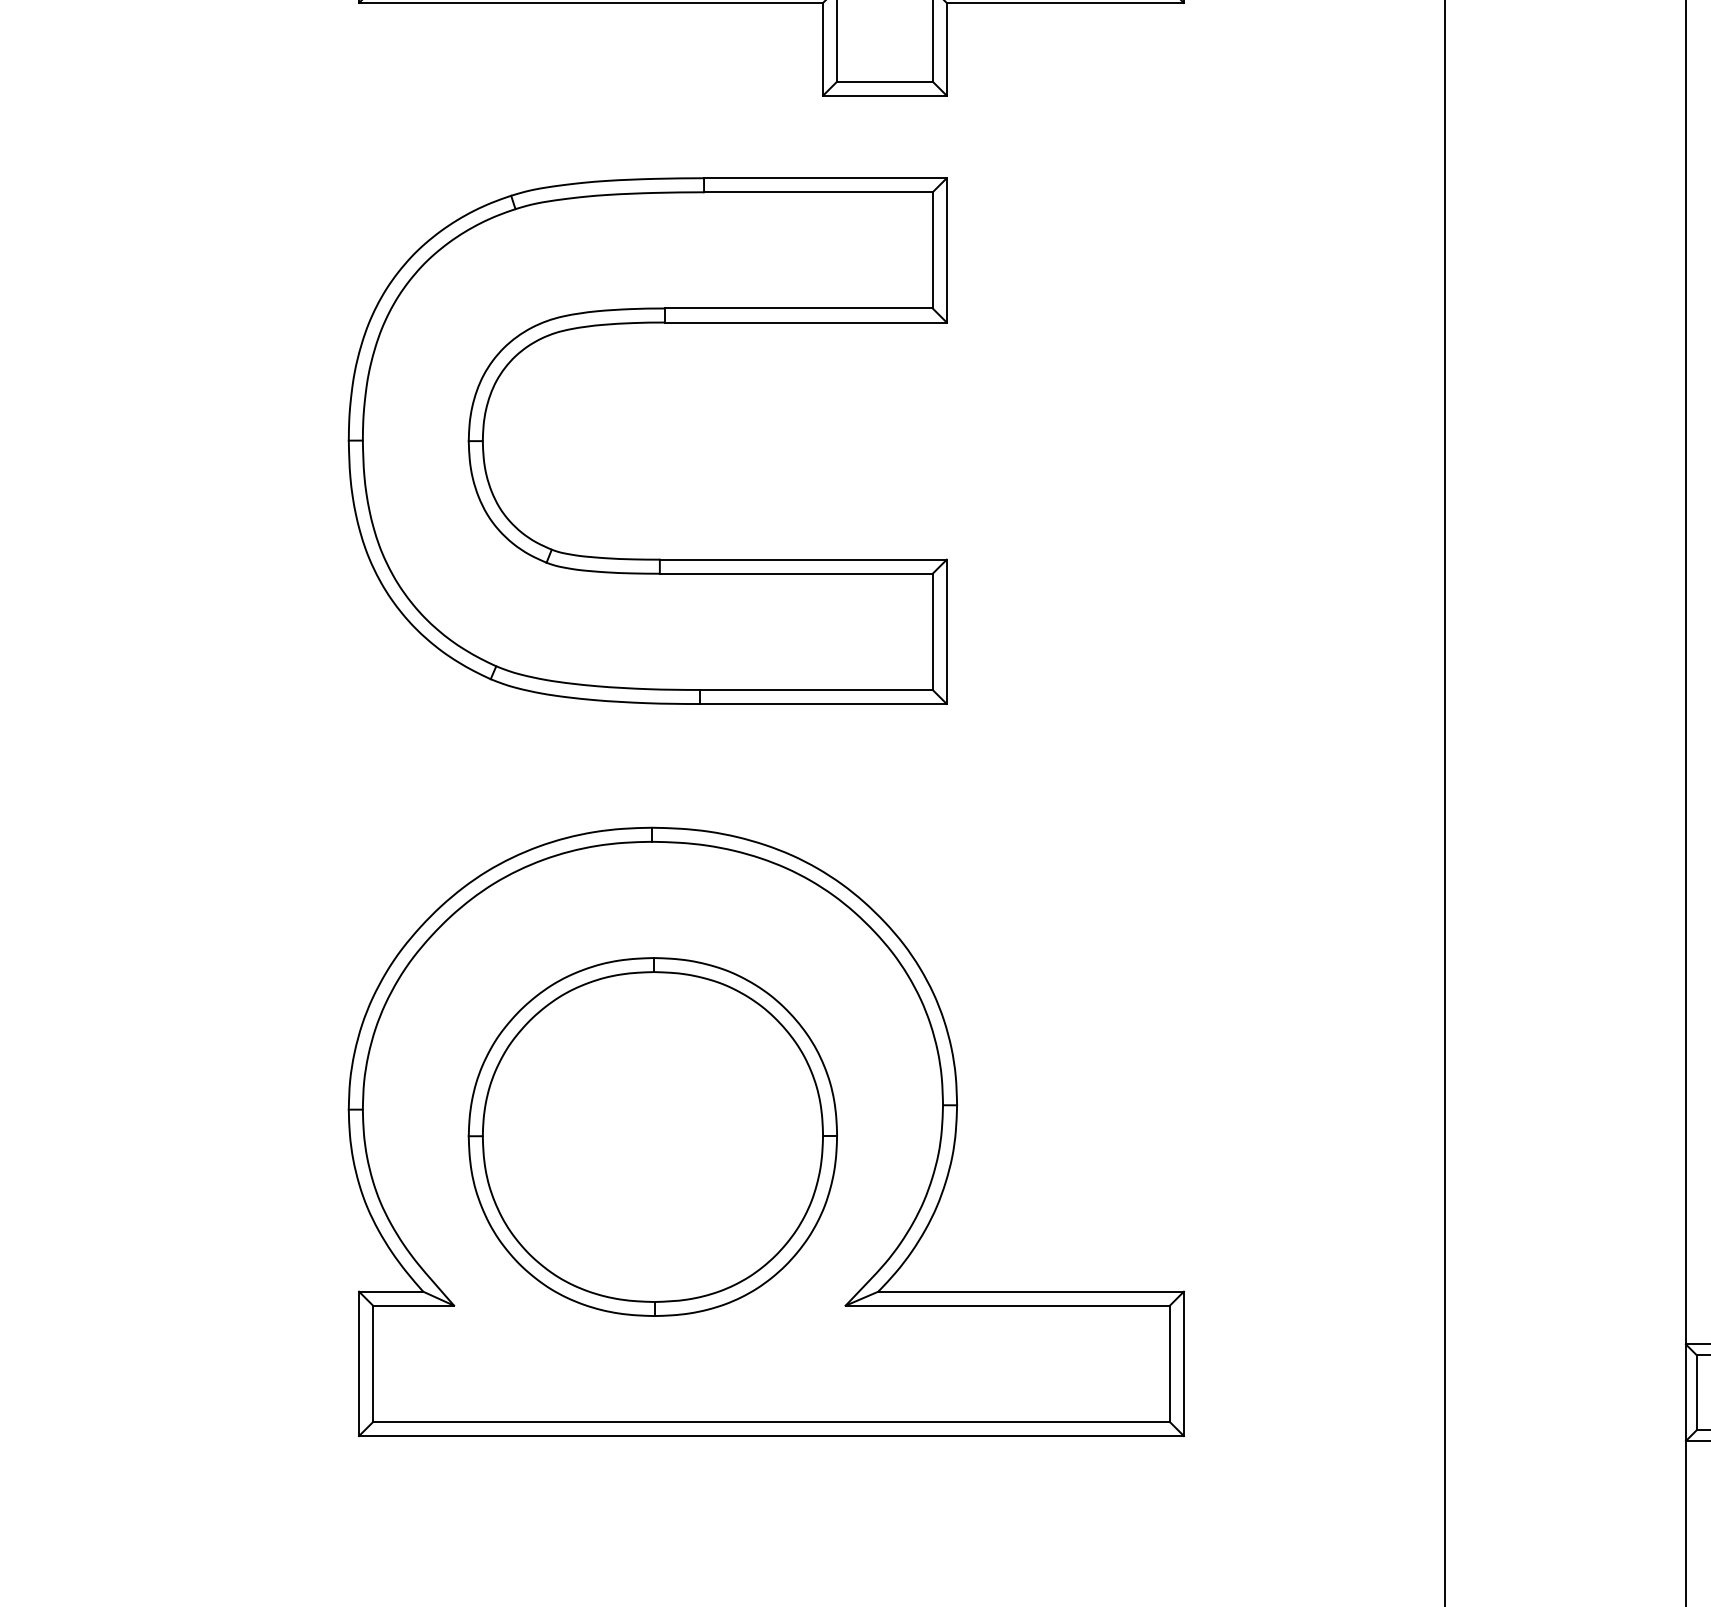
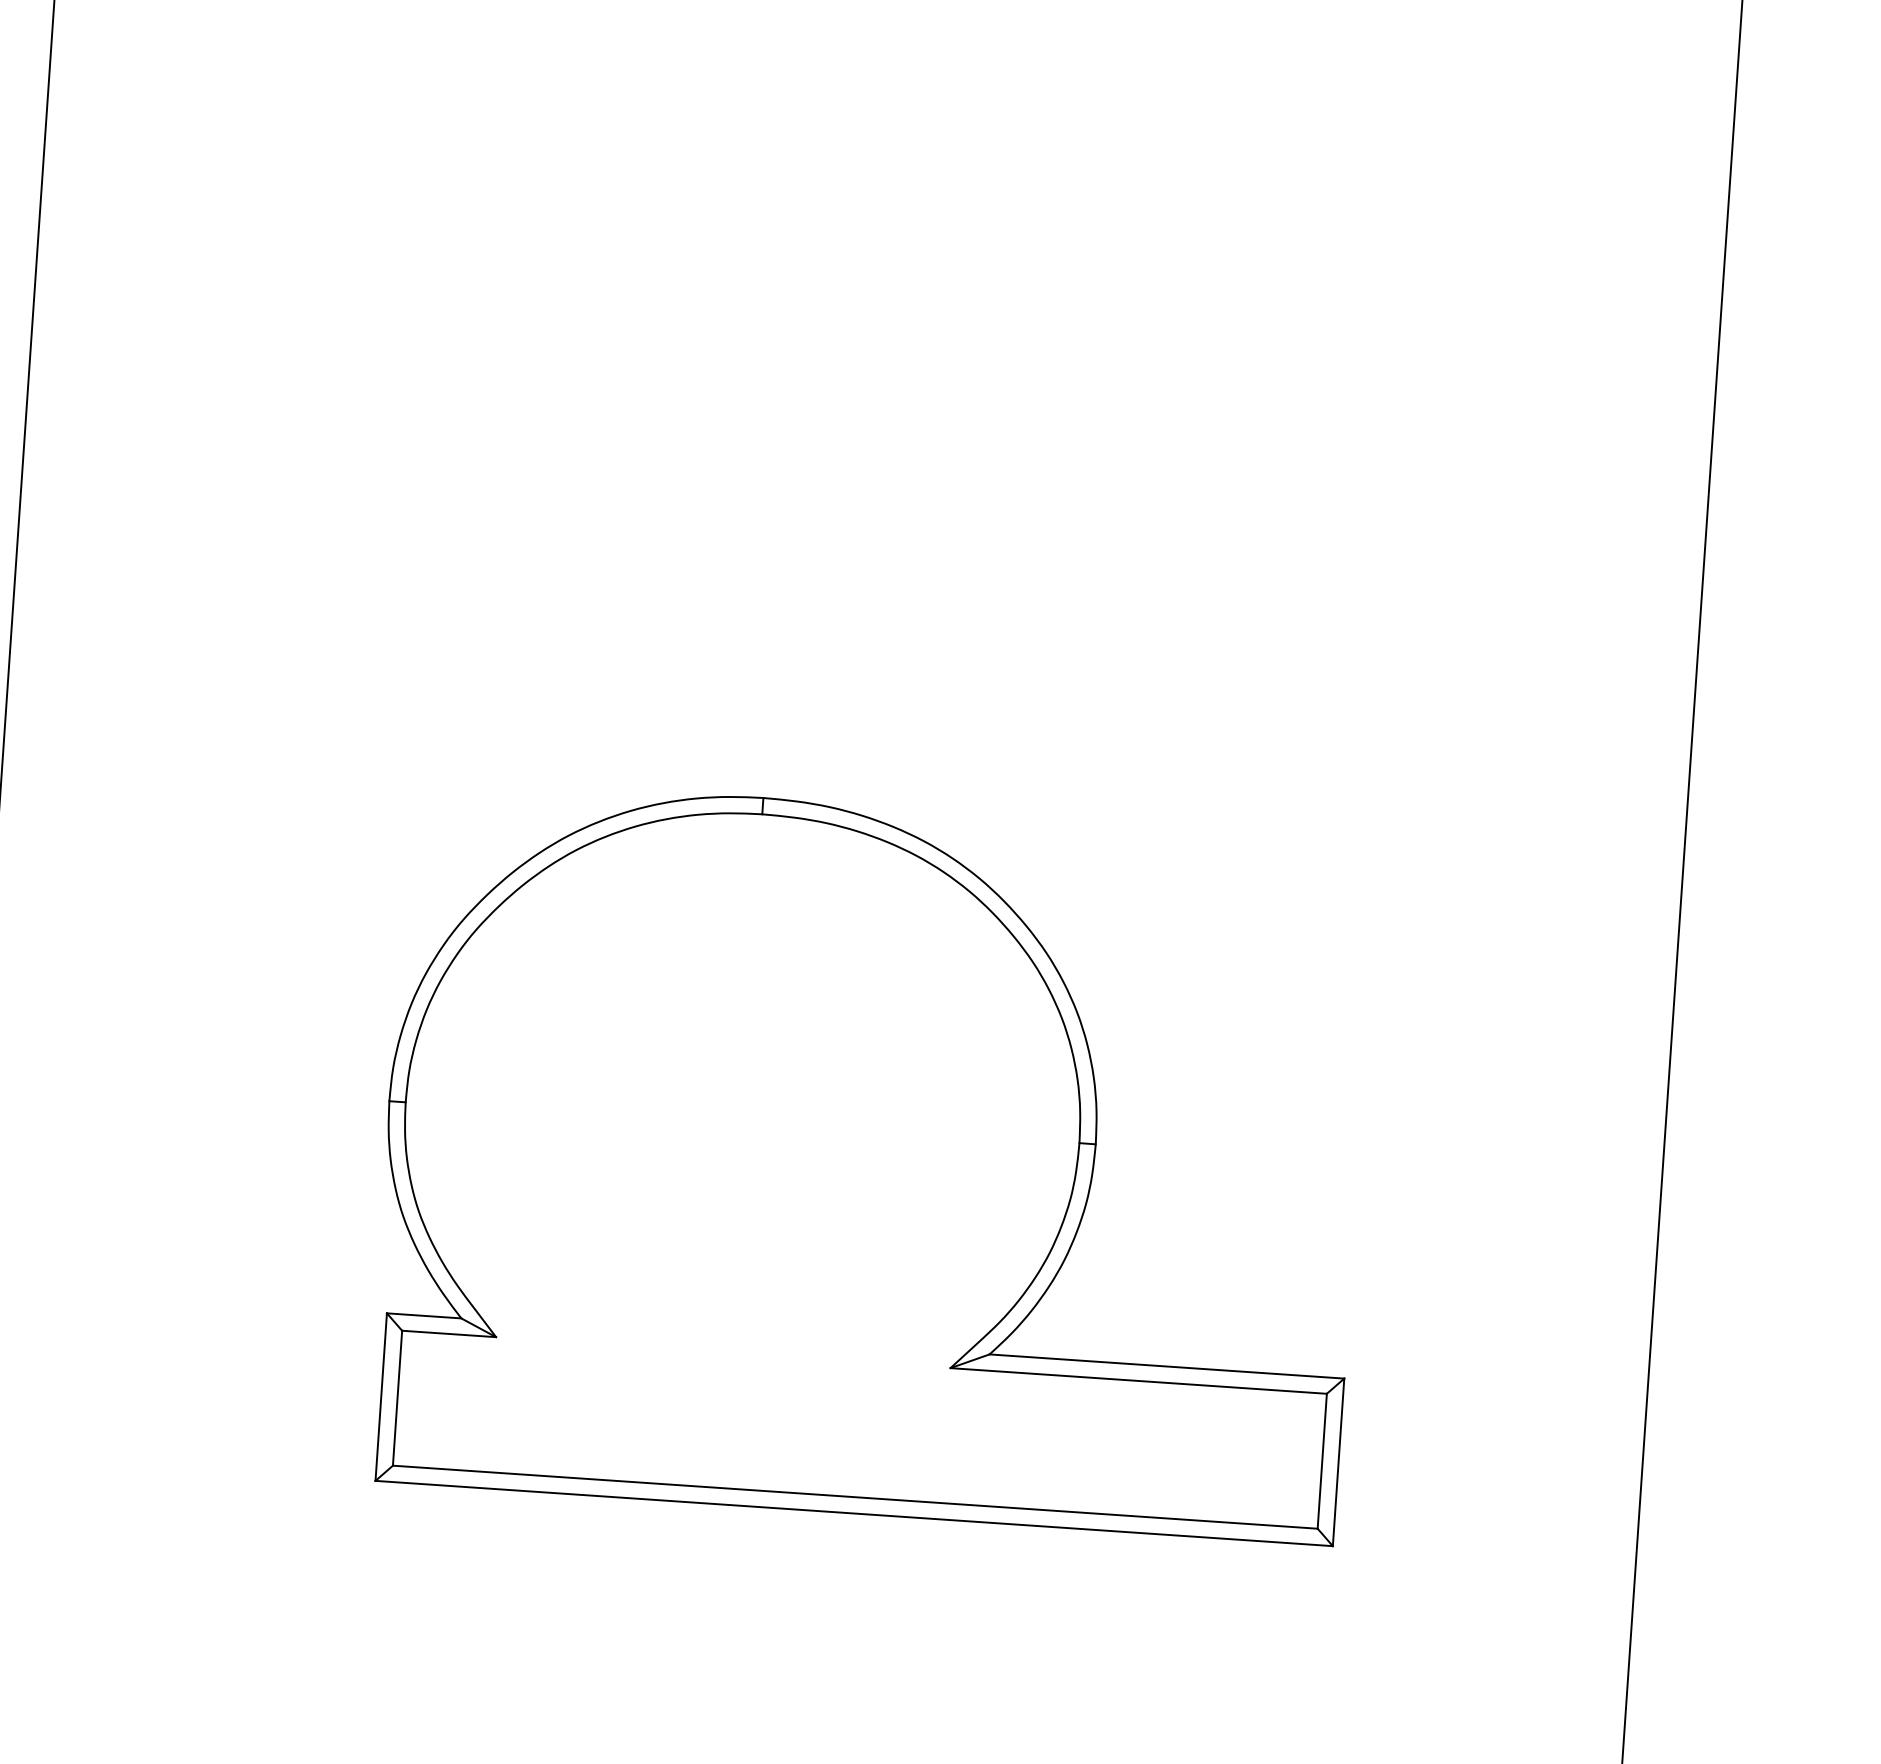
part: (647, 558) -> (779, 485), removed
part: (652, 1136) -> (739, 1156), removed

